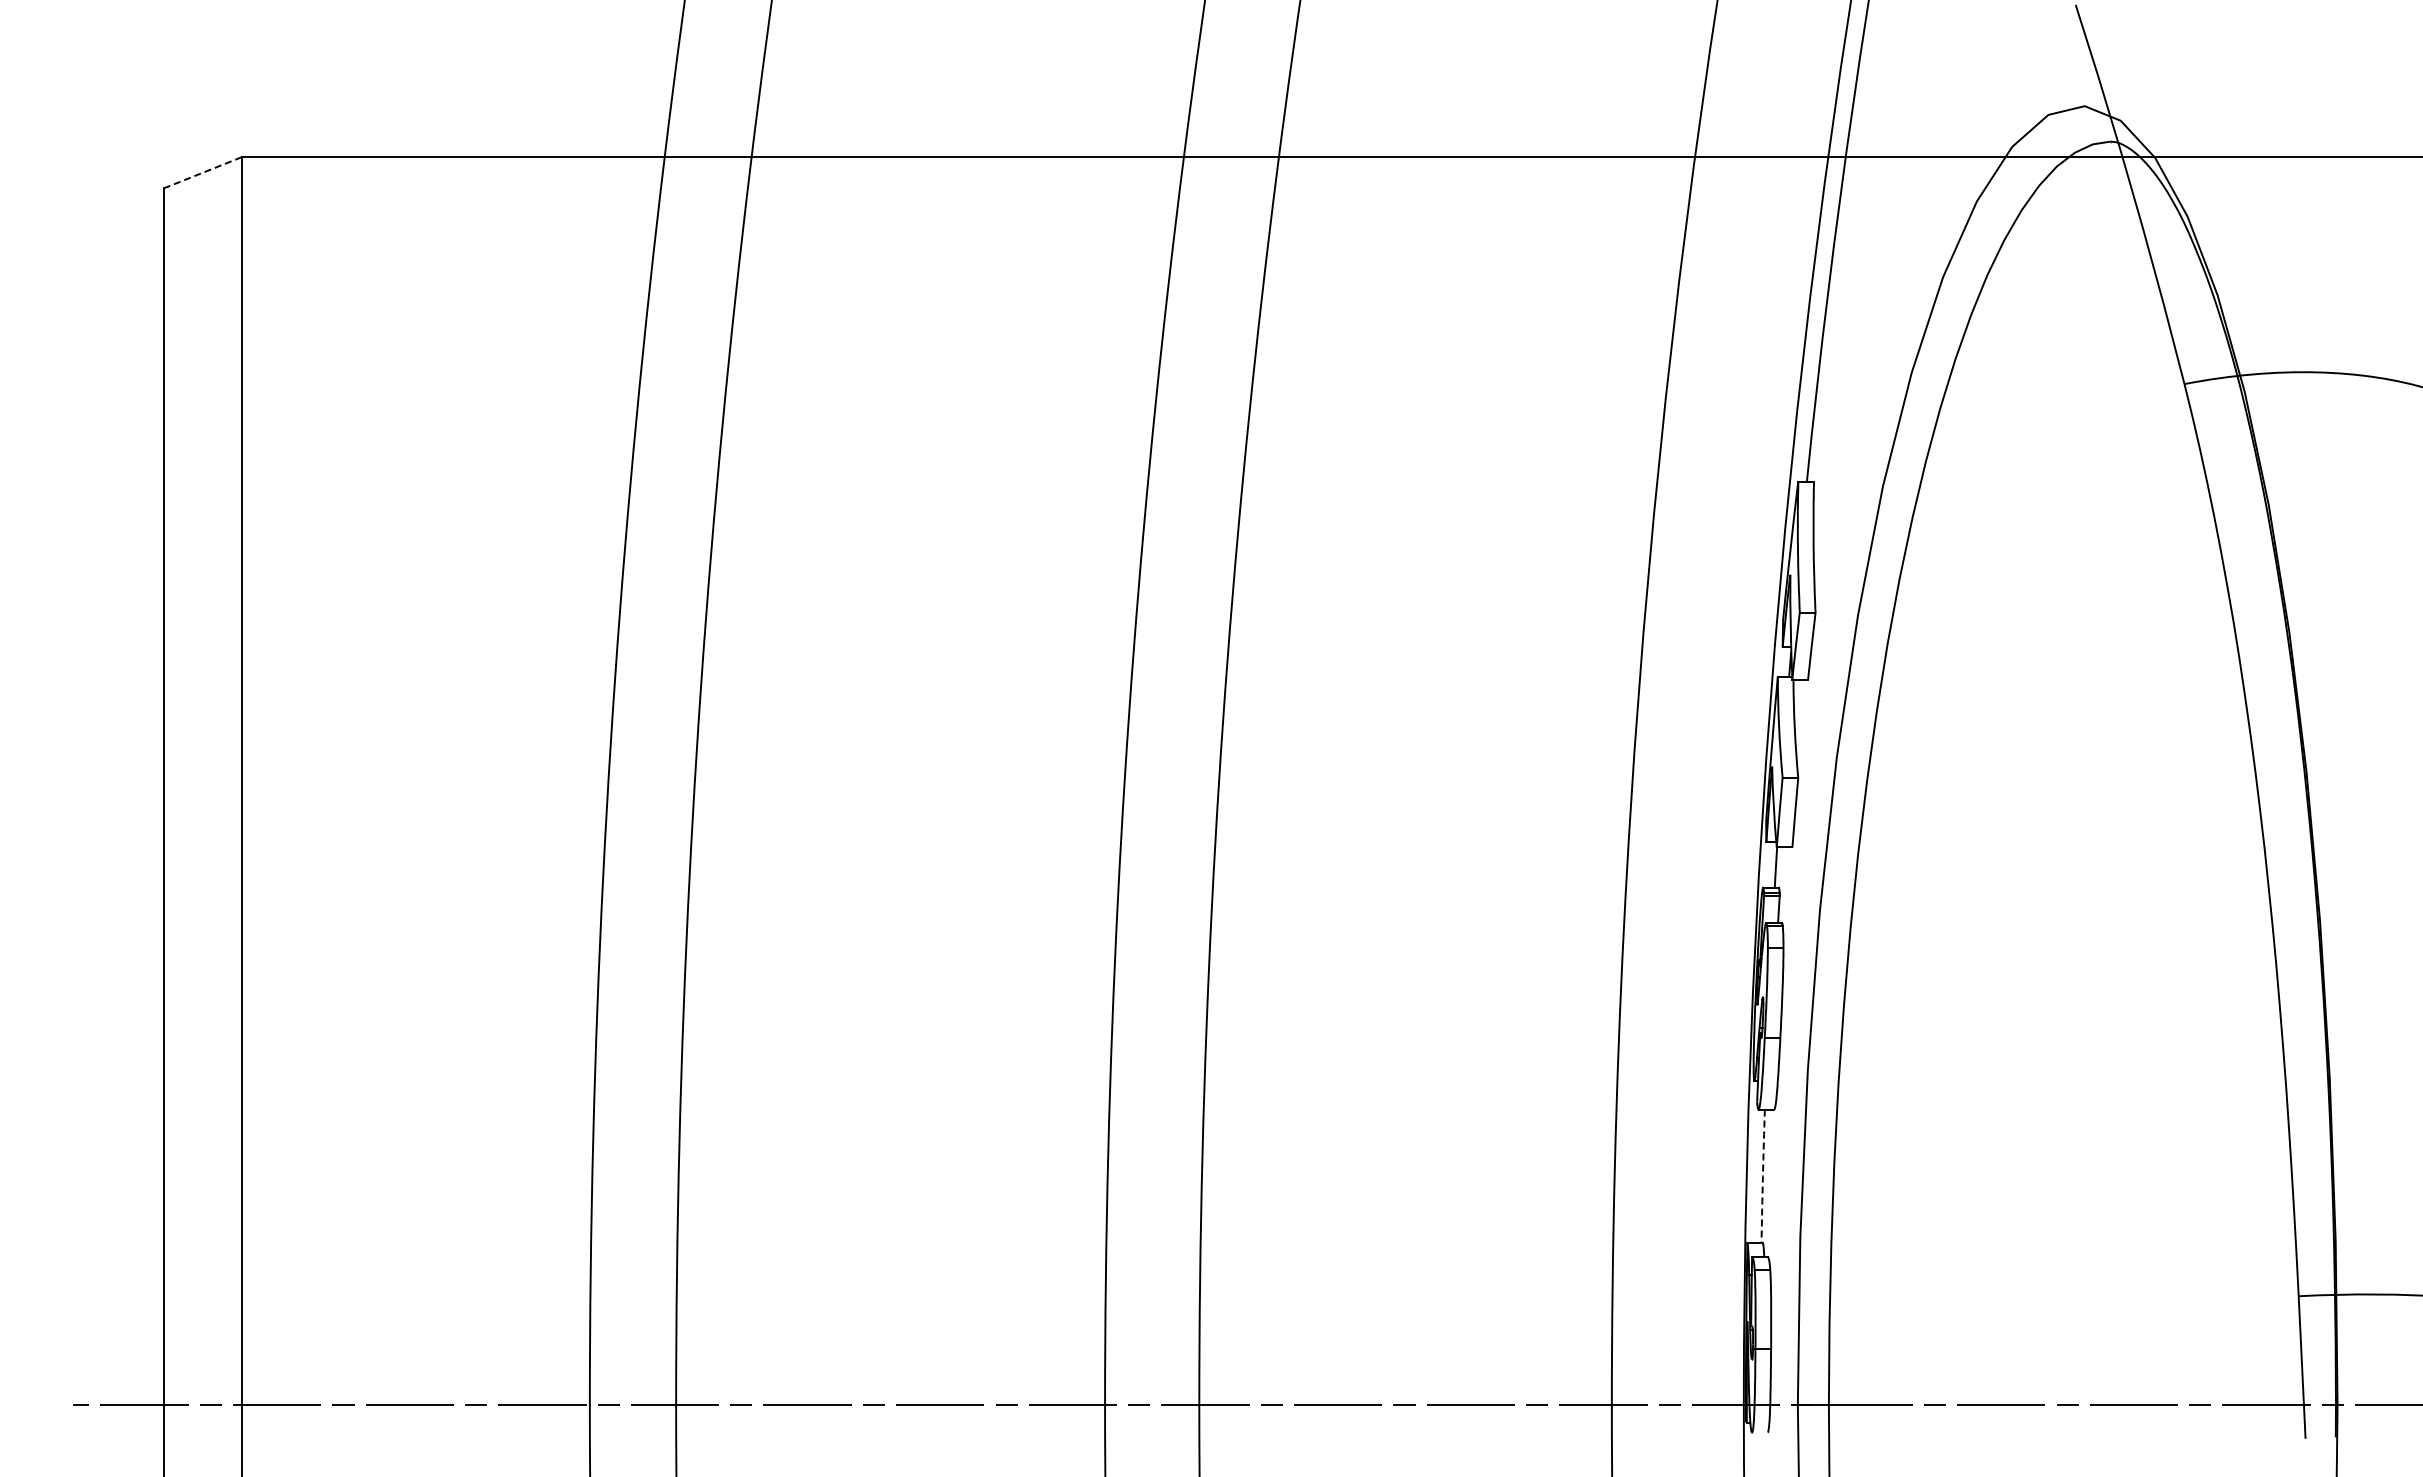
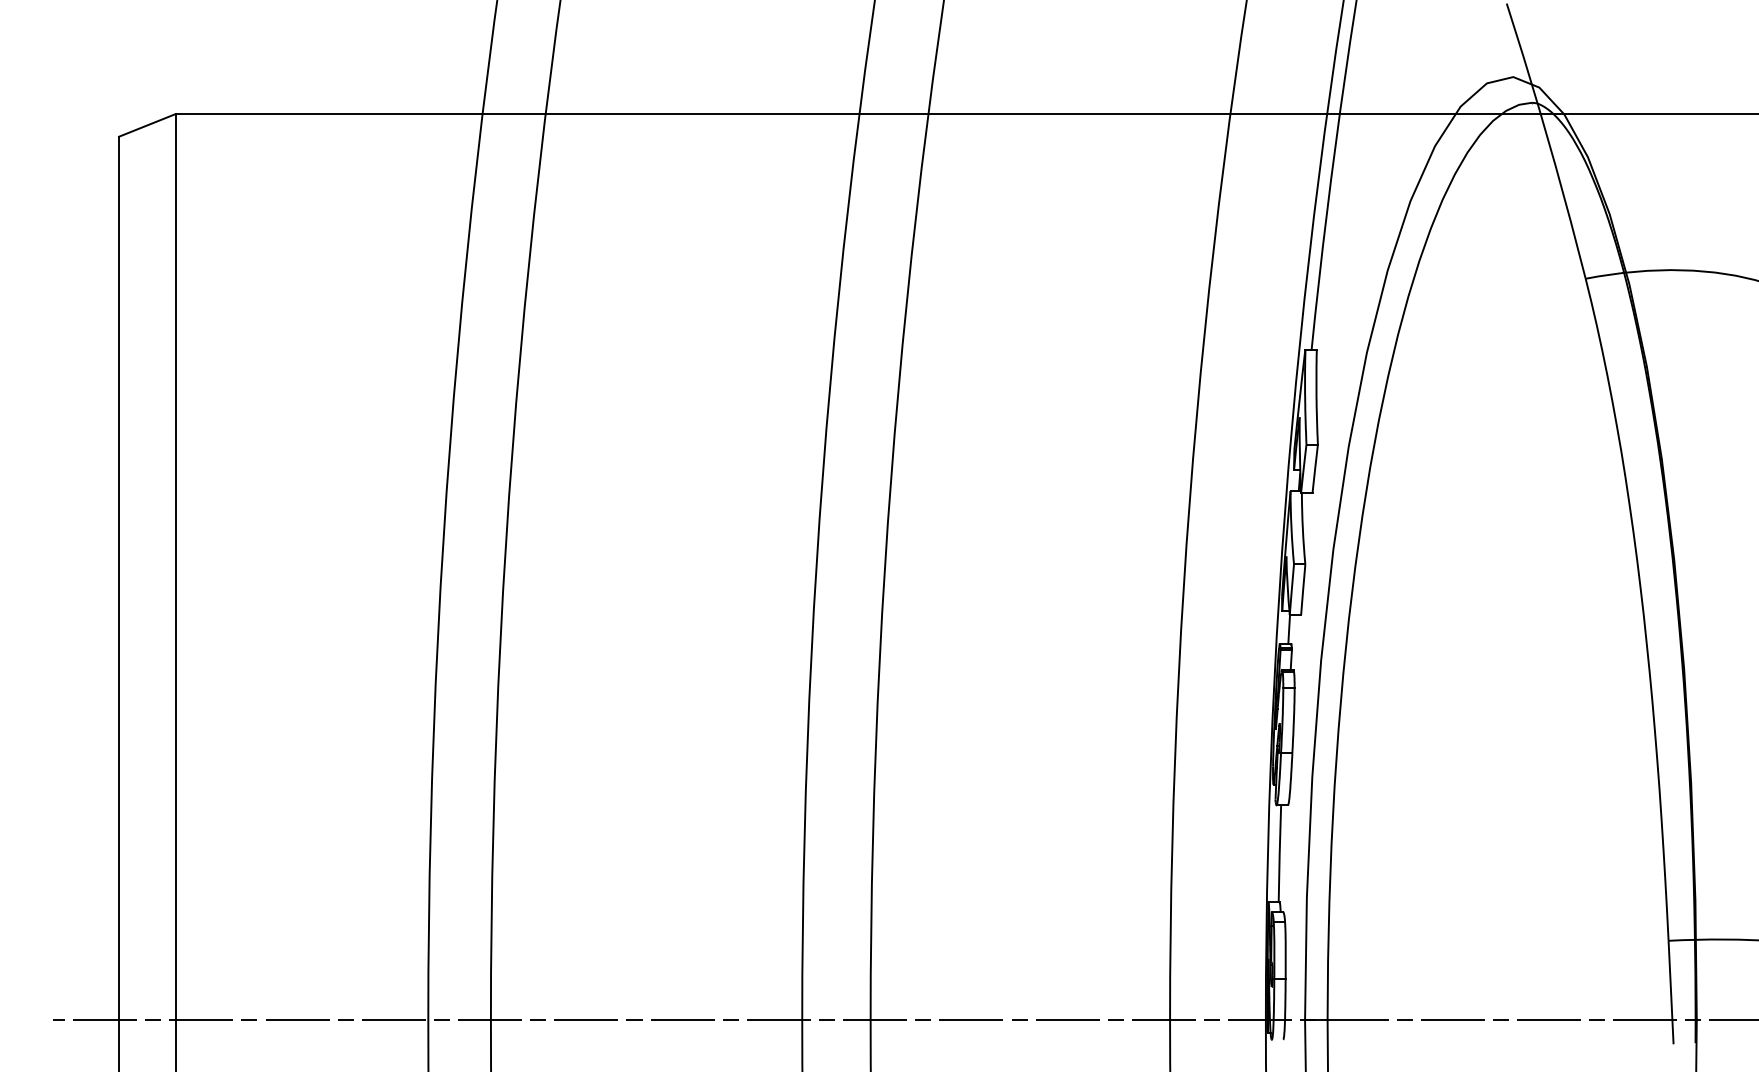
line: (202, 172) -> (147, 125), dashed -> solid
arc: (1762, 1176) -> (1279, 853), dashed -> solid

